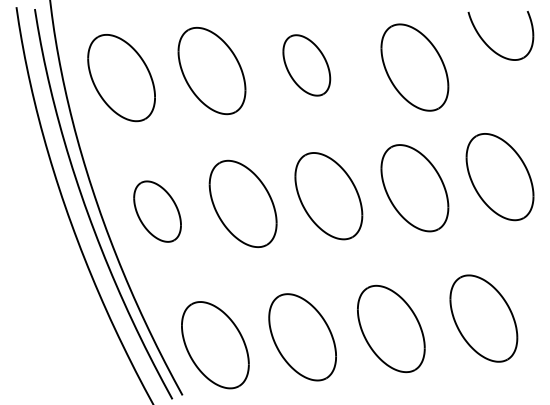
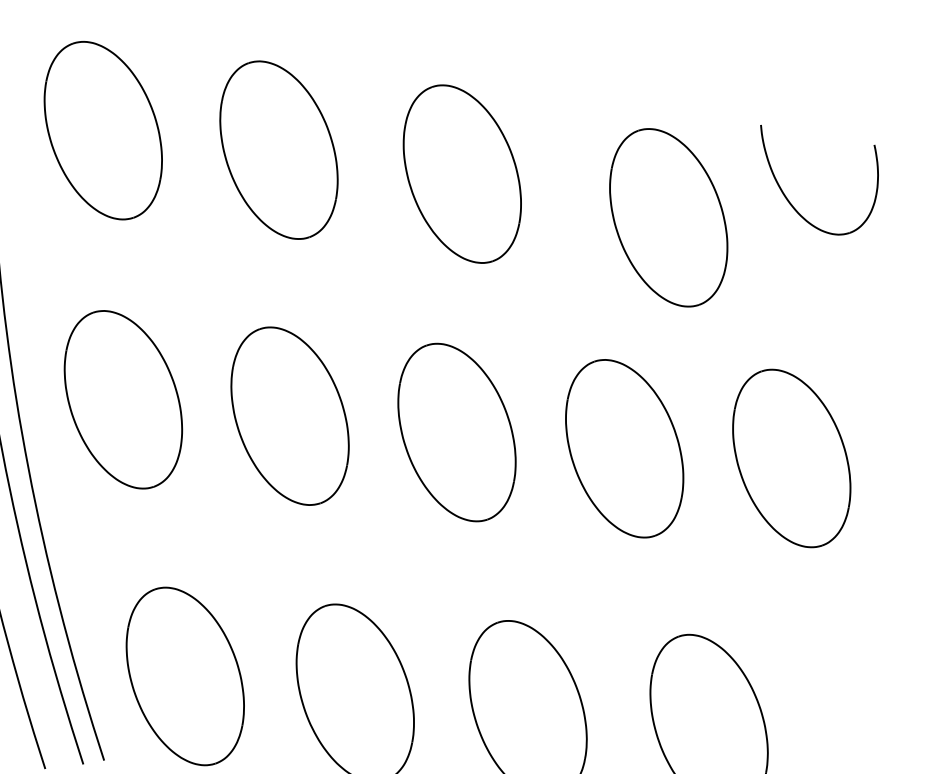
part: (492, 48) -> (793, 203), moved
part: (306, 65) -> (461, 174), size x1.43
part: (157, 211) -> (123, 399), size x1.43

